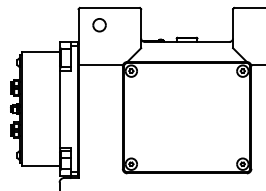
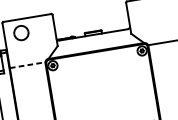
part: (99, 25) -> (21, 33), size x1.4
line: (101, 65) -> (28, 65), solid -> dashed

